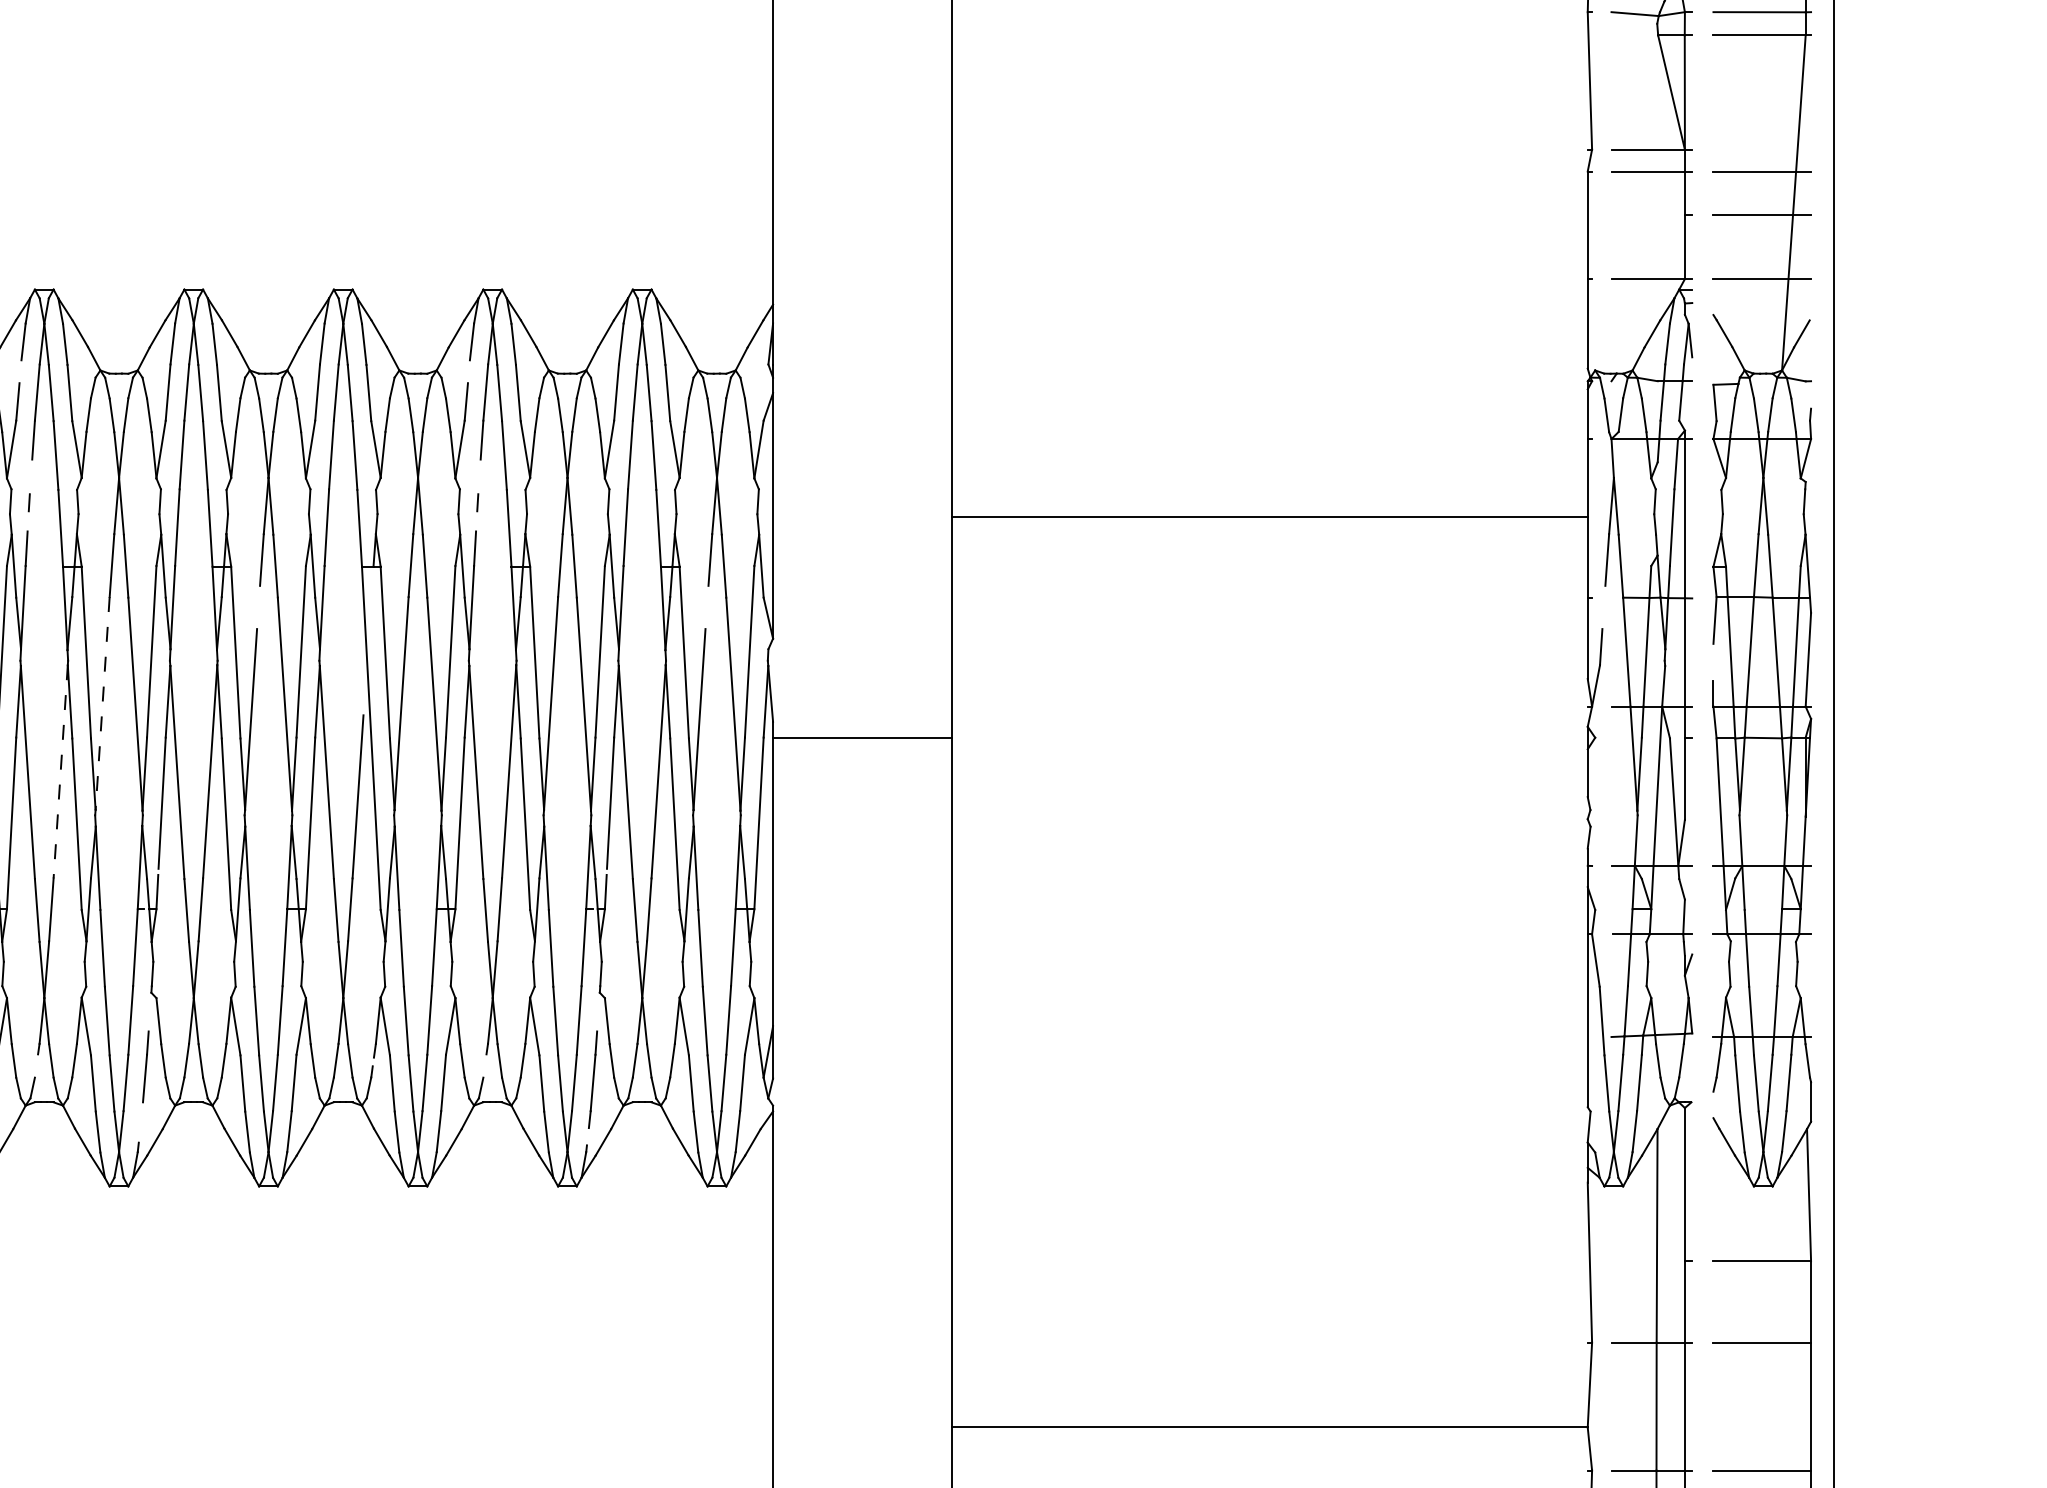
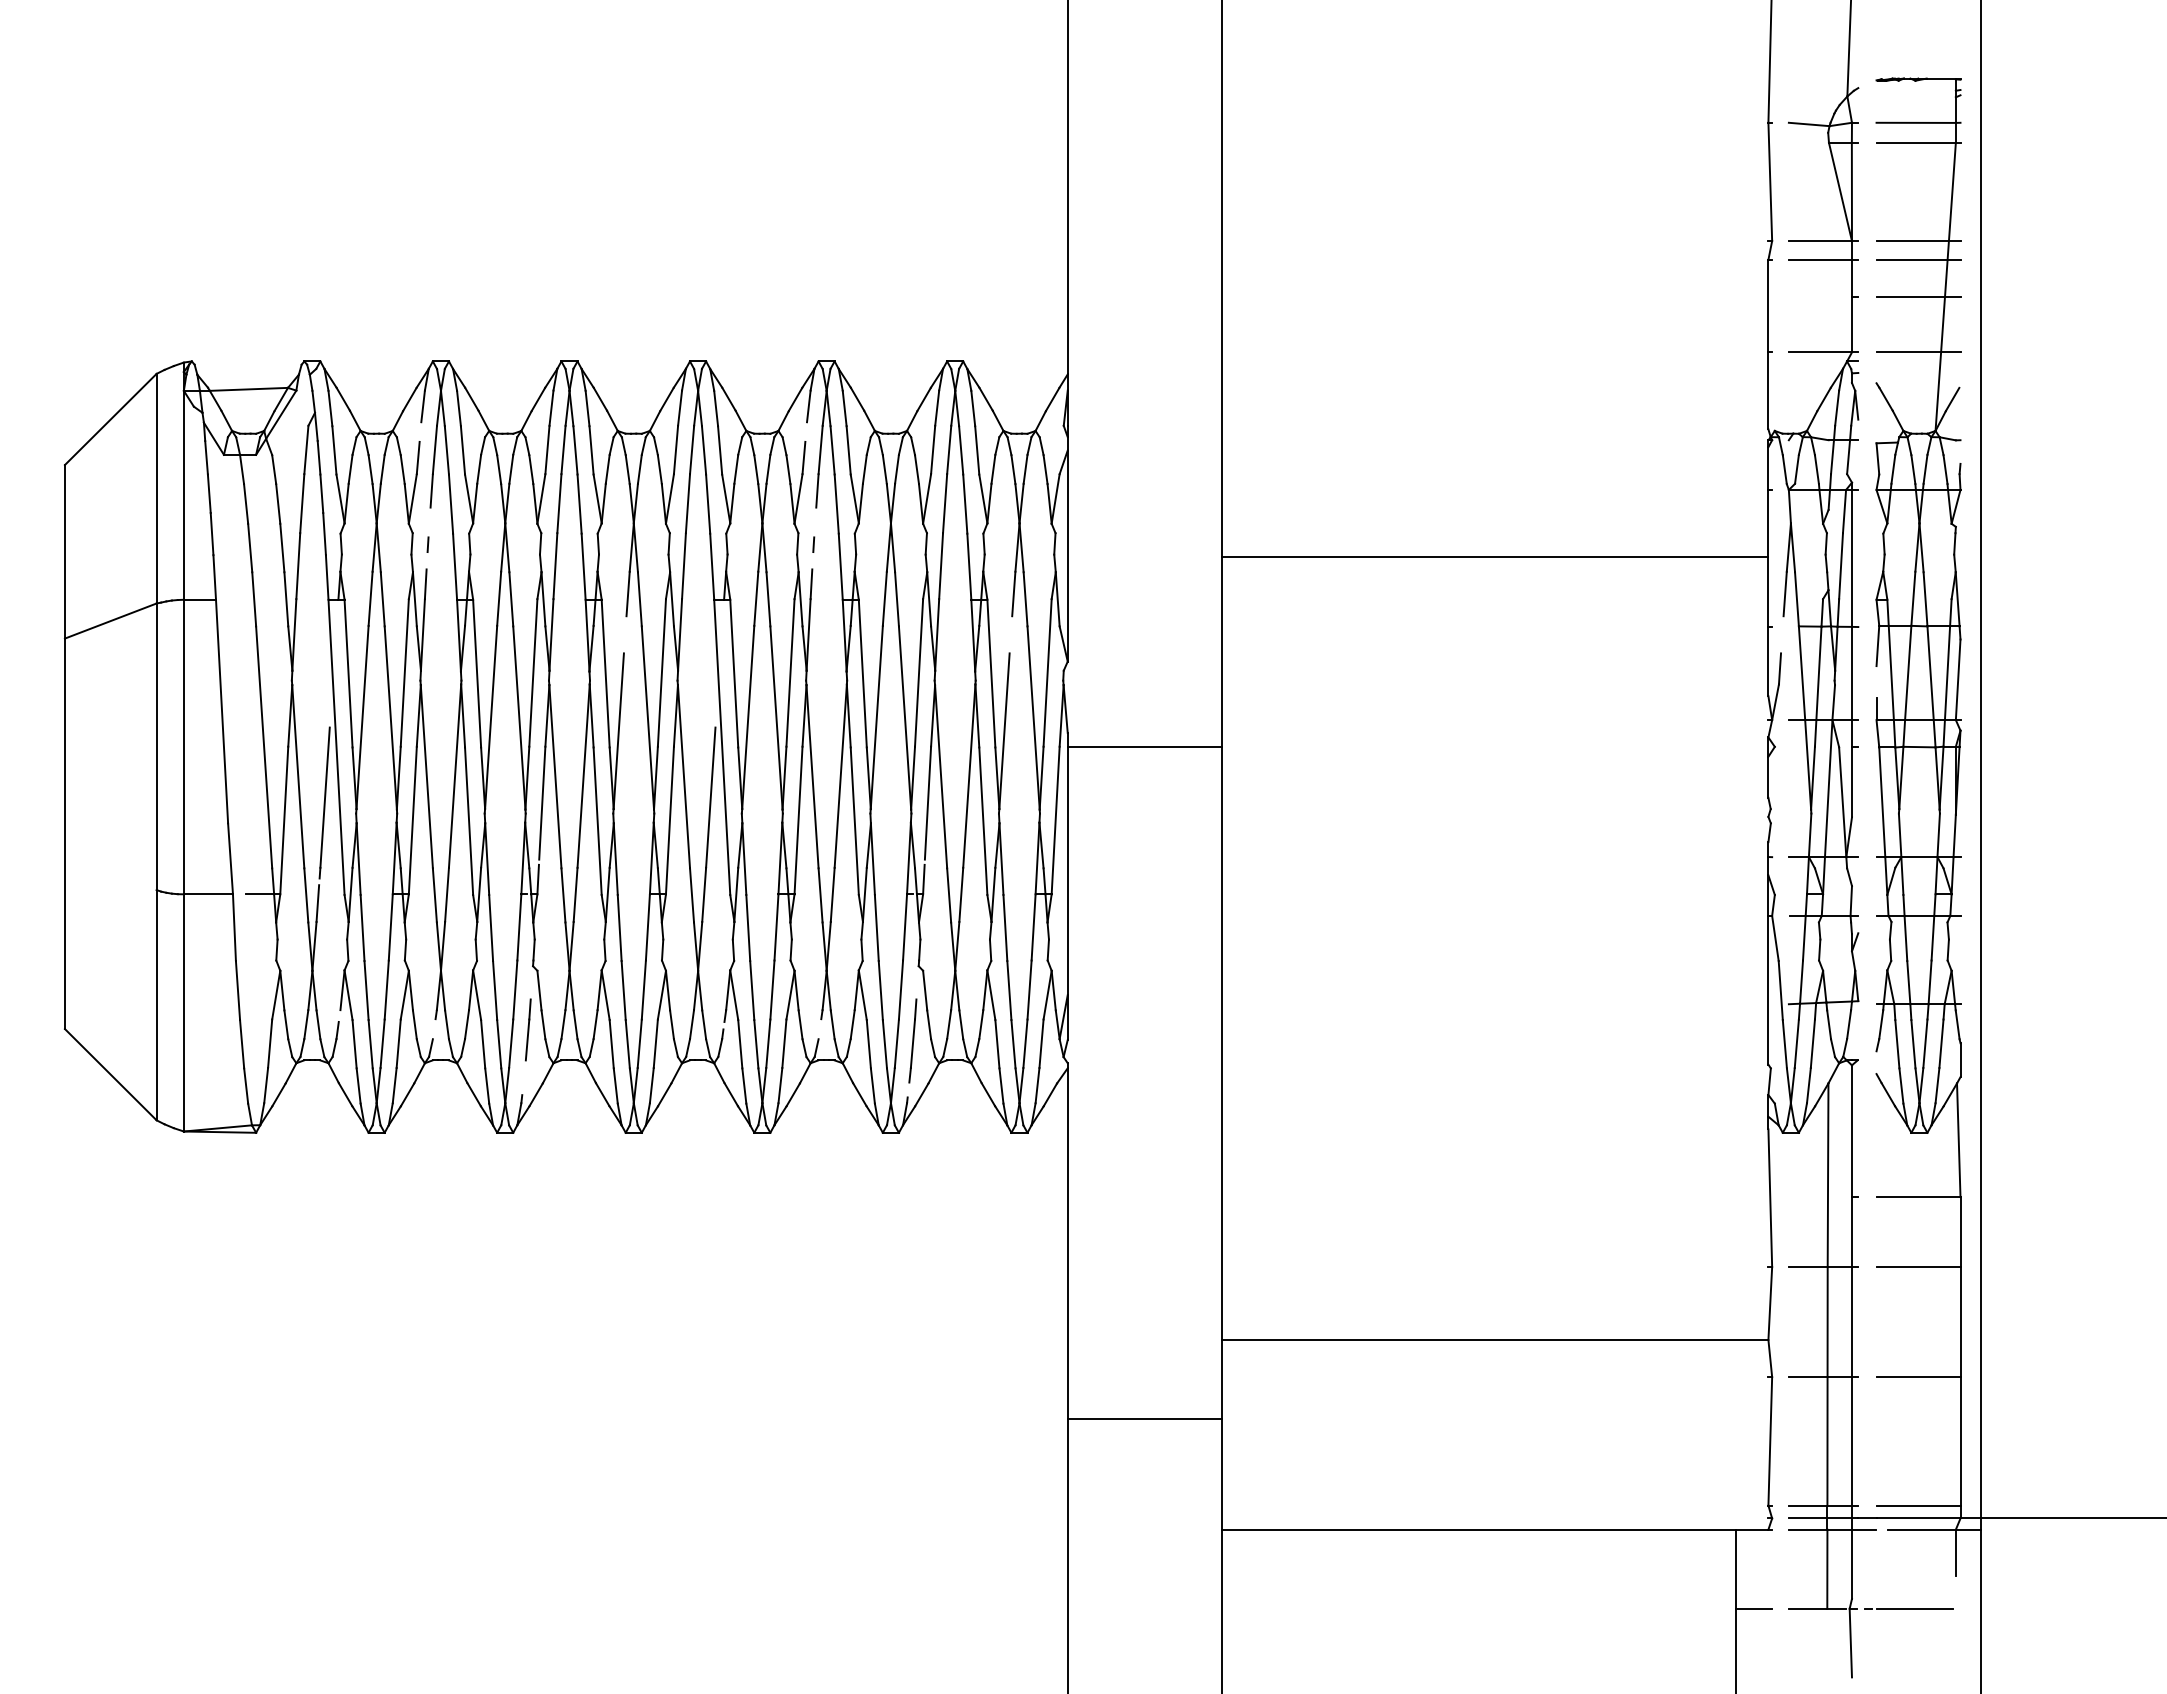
line: (1762, 150) -> (1918, 241), added
line: (103, 703) -> (491, 717), dashed -> solid
line: (61, 772) -> (455, 776), dashed -> solid

